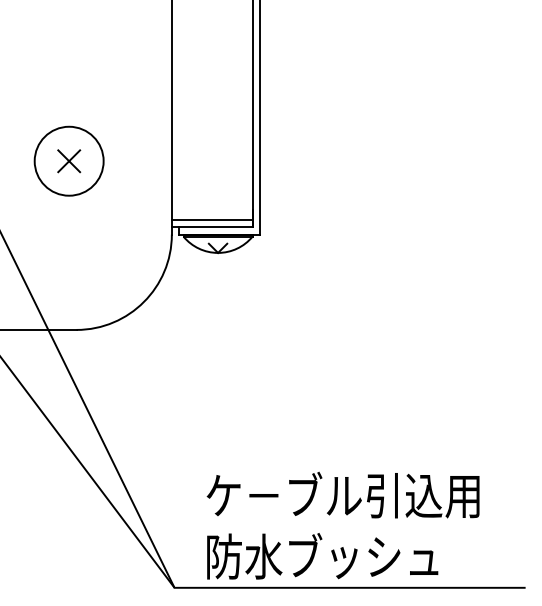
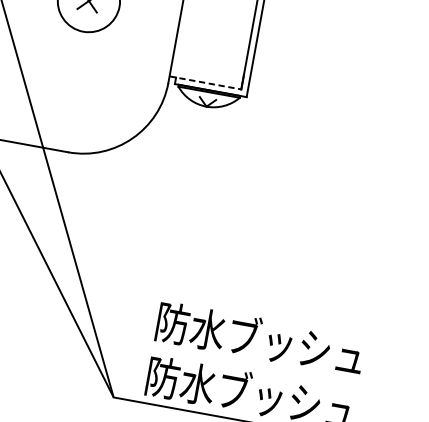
line: (211, 219) -> (206, 75), removed
line: (212, 227) -> (205, 83), solid -> dashed
text: (342, 495) -> (277, 342), ケ－ブル引込用 -> 防水ブッシュ

